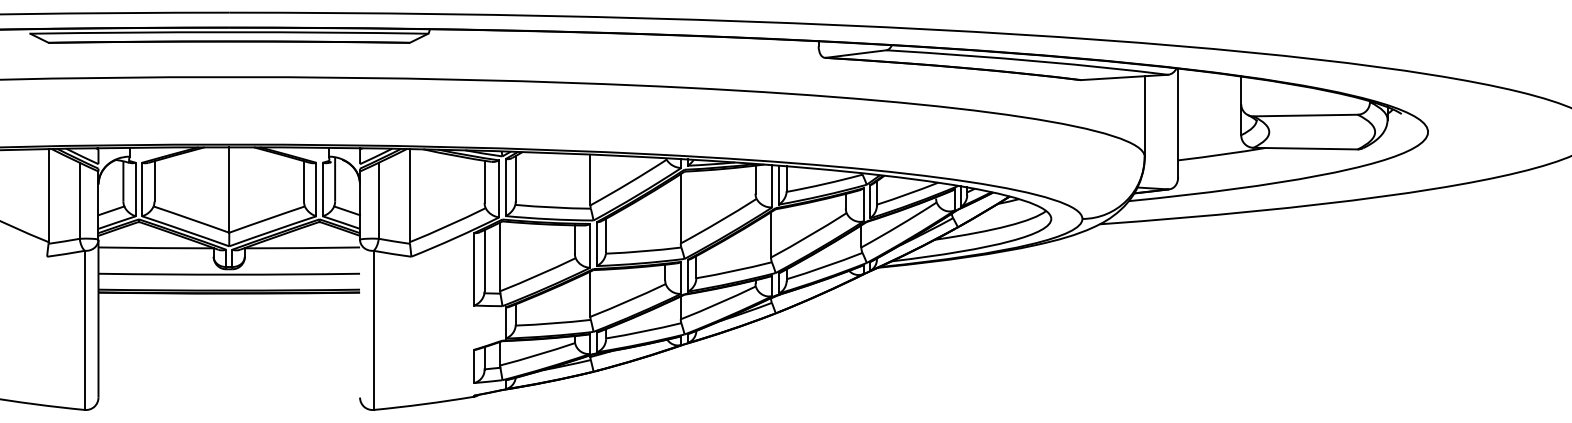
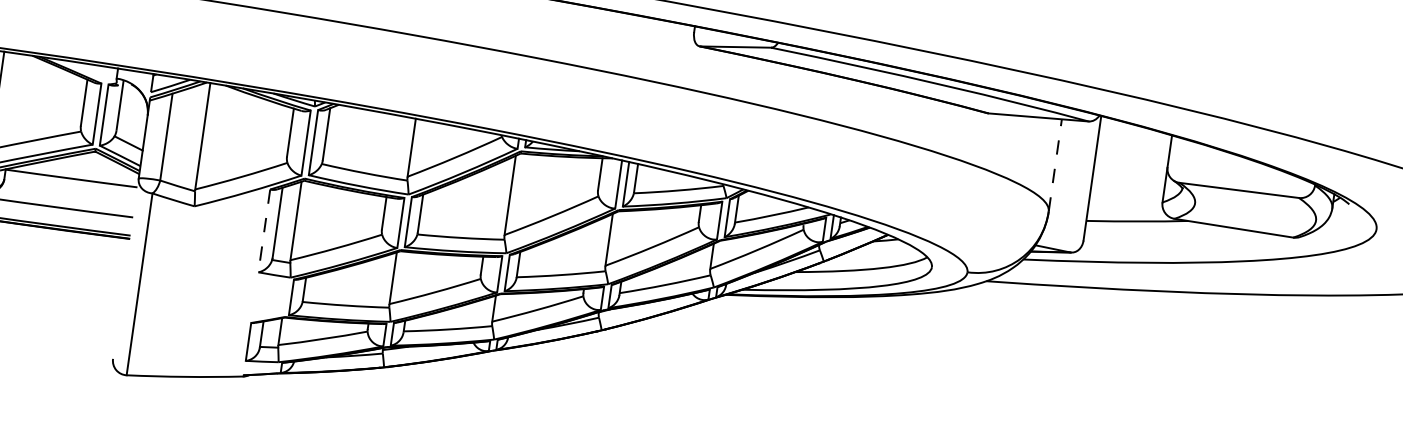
line: (1144, 116) -> (1055, 165), solid -> dashed
line: (474, 269) -> (264, 231), solid -> dashed

